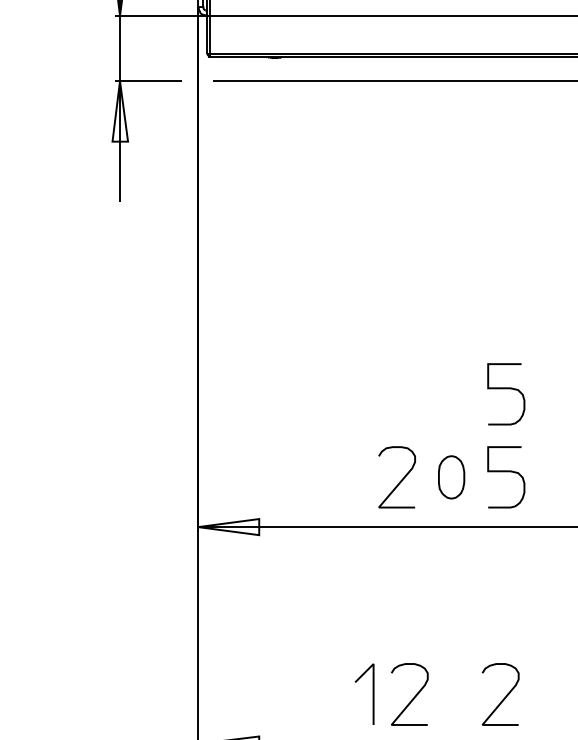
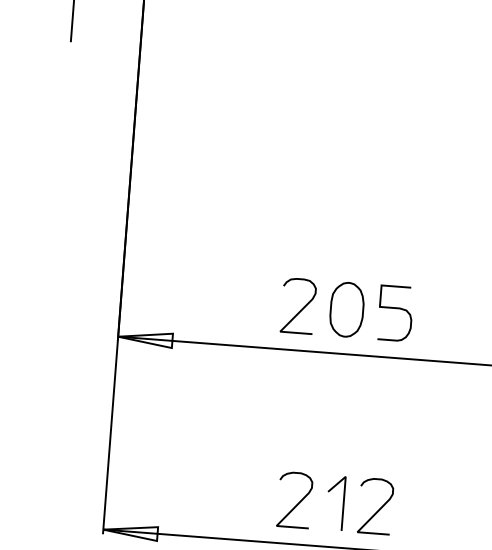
curve: (506, 389) -> (401, 235), removed
part: (451, 477) -> (346, 309), size x1.43
curve: (372, 693) -> (342, 502), moved

